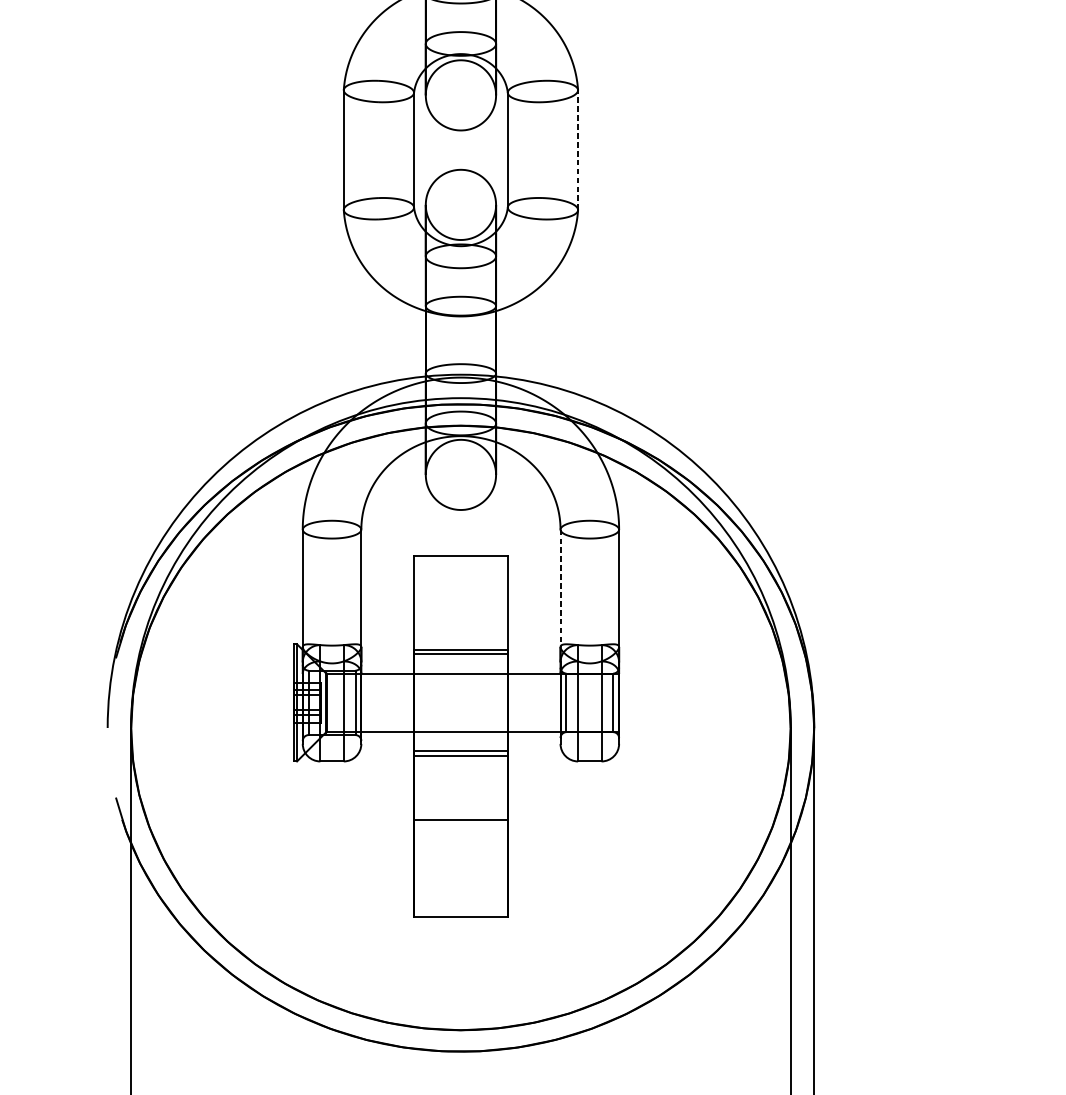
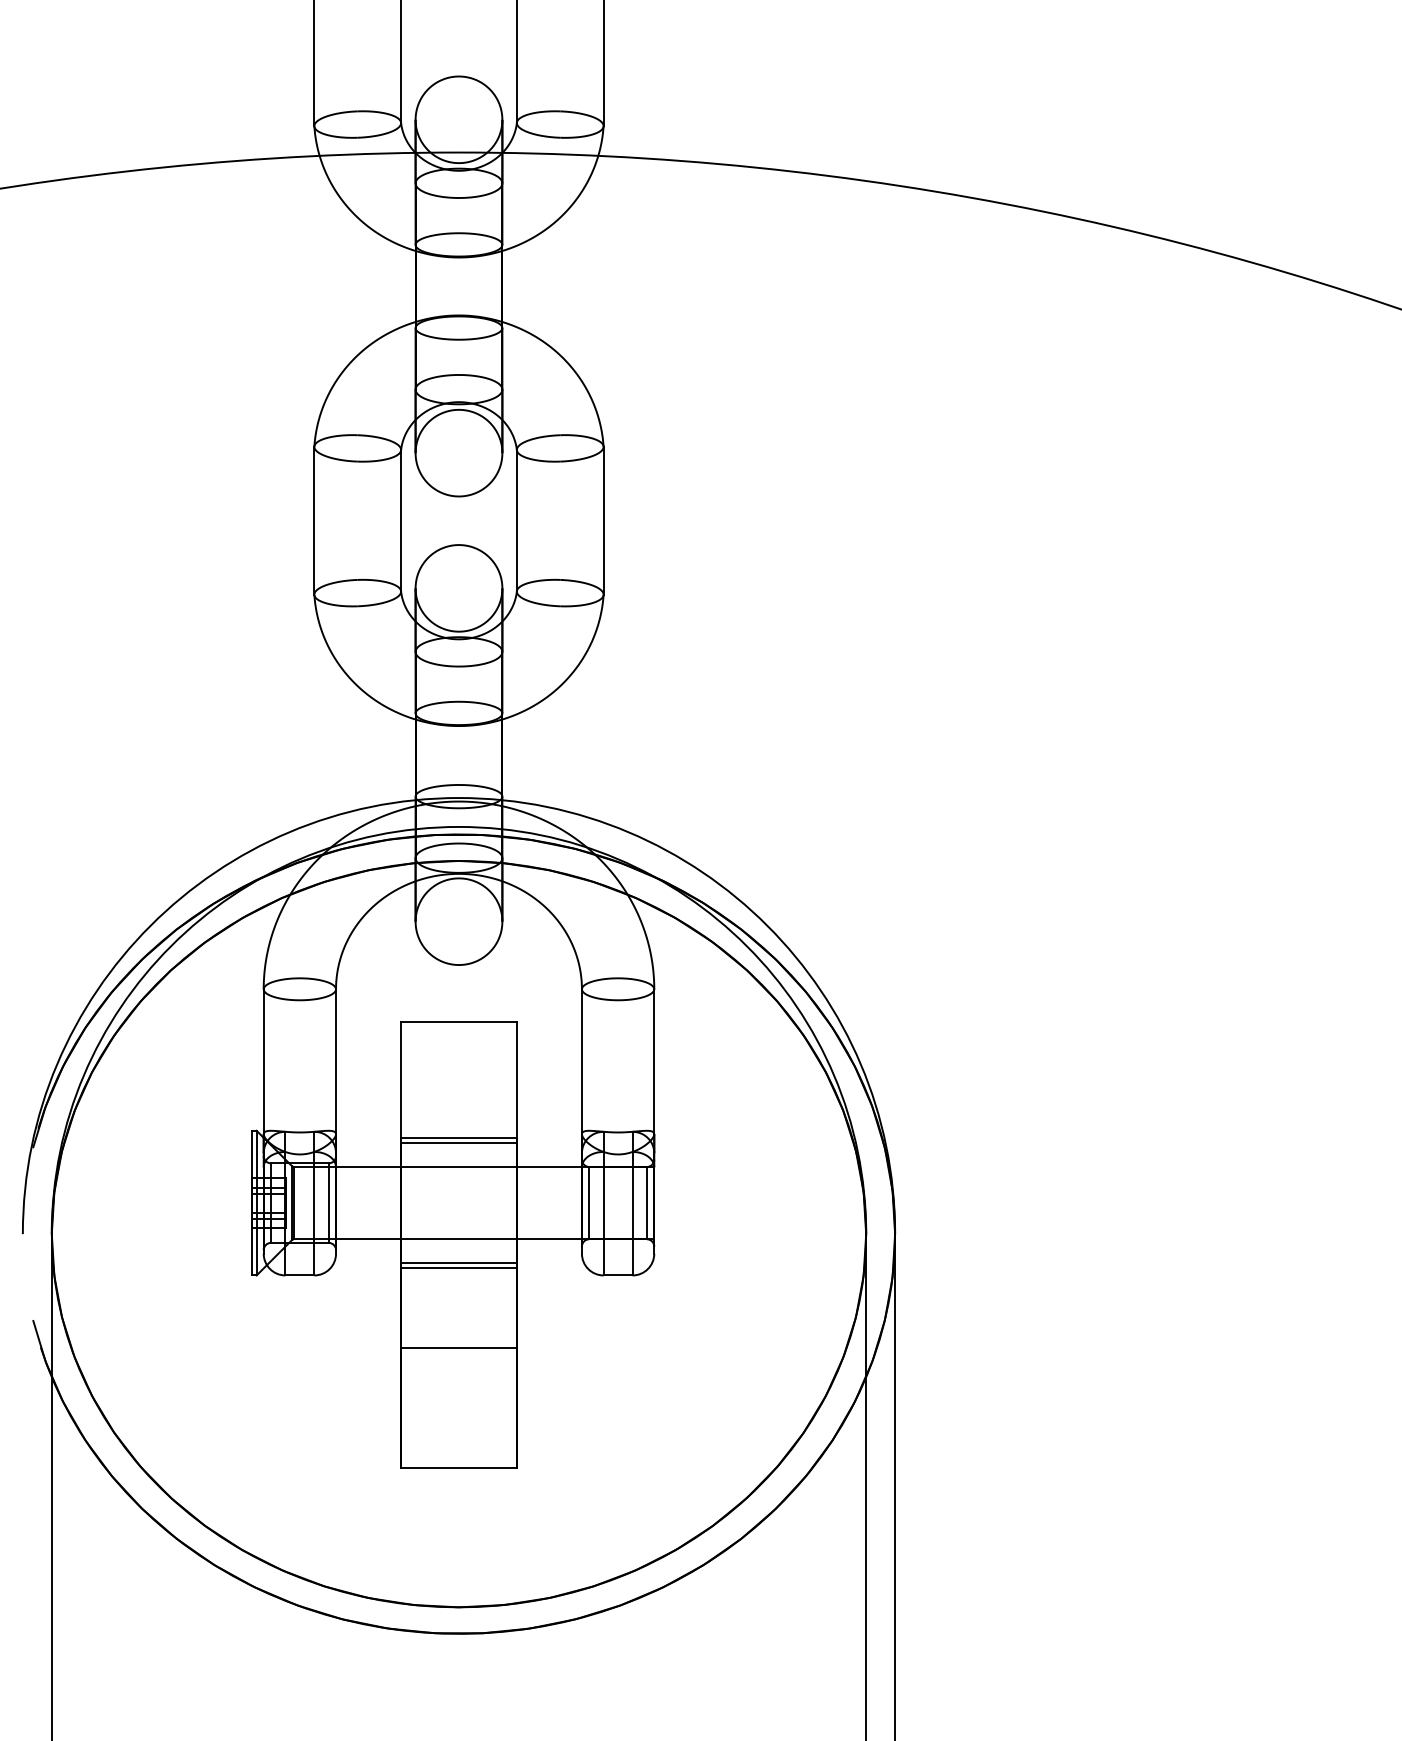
line: (577, 149) -> (603, 520), dashed -> solid
line: (560, 588) -> (581, 1062), dashed -> solid

